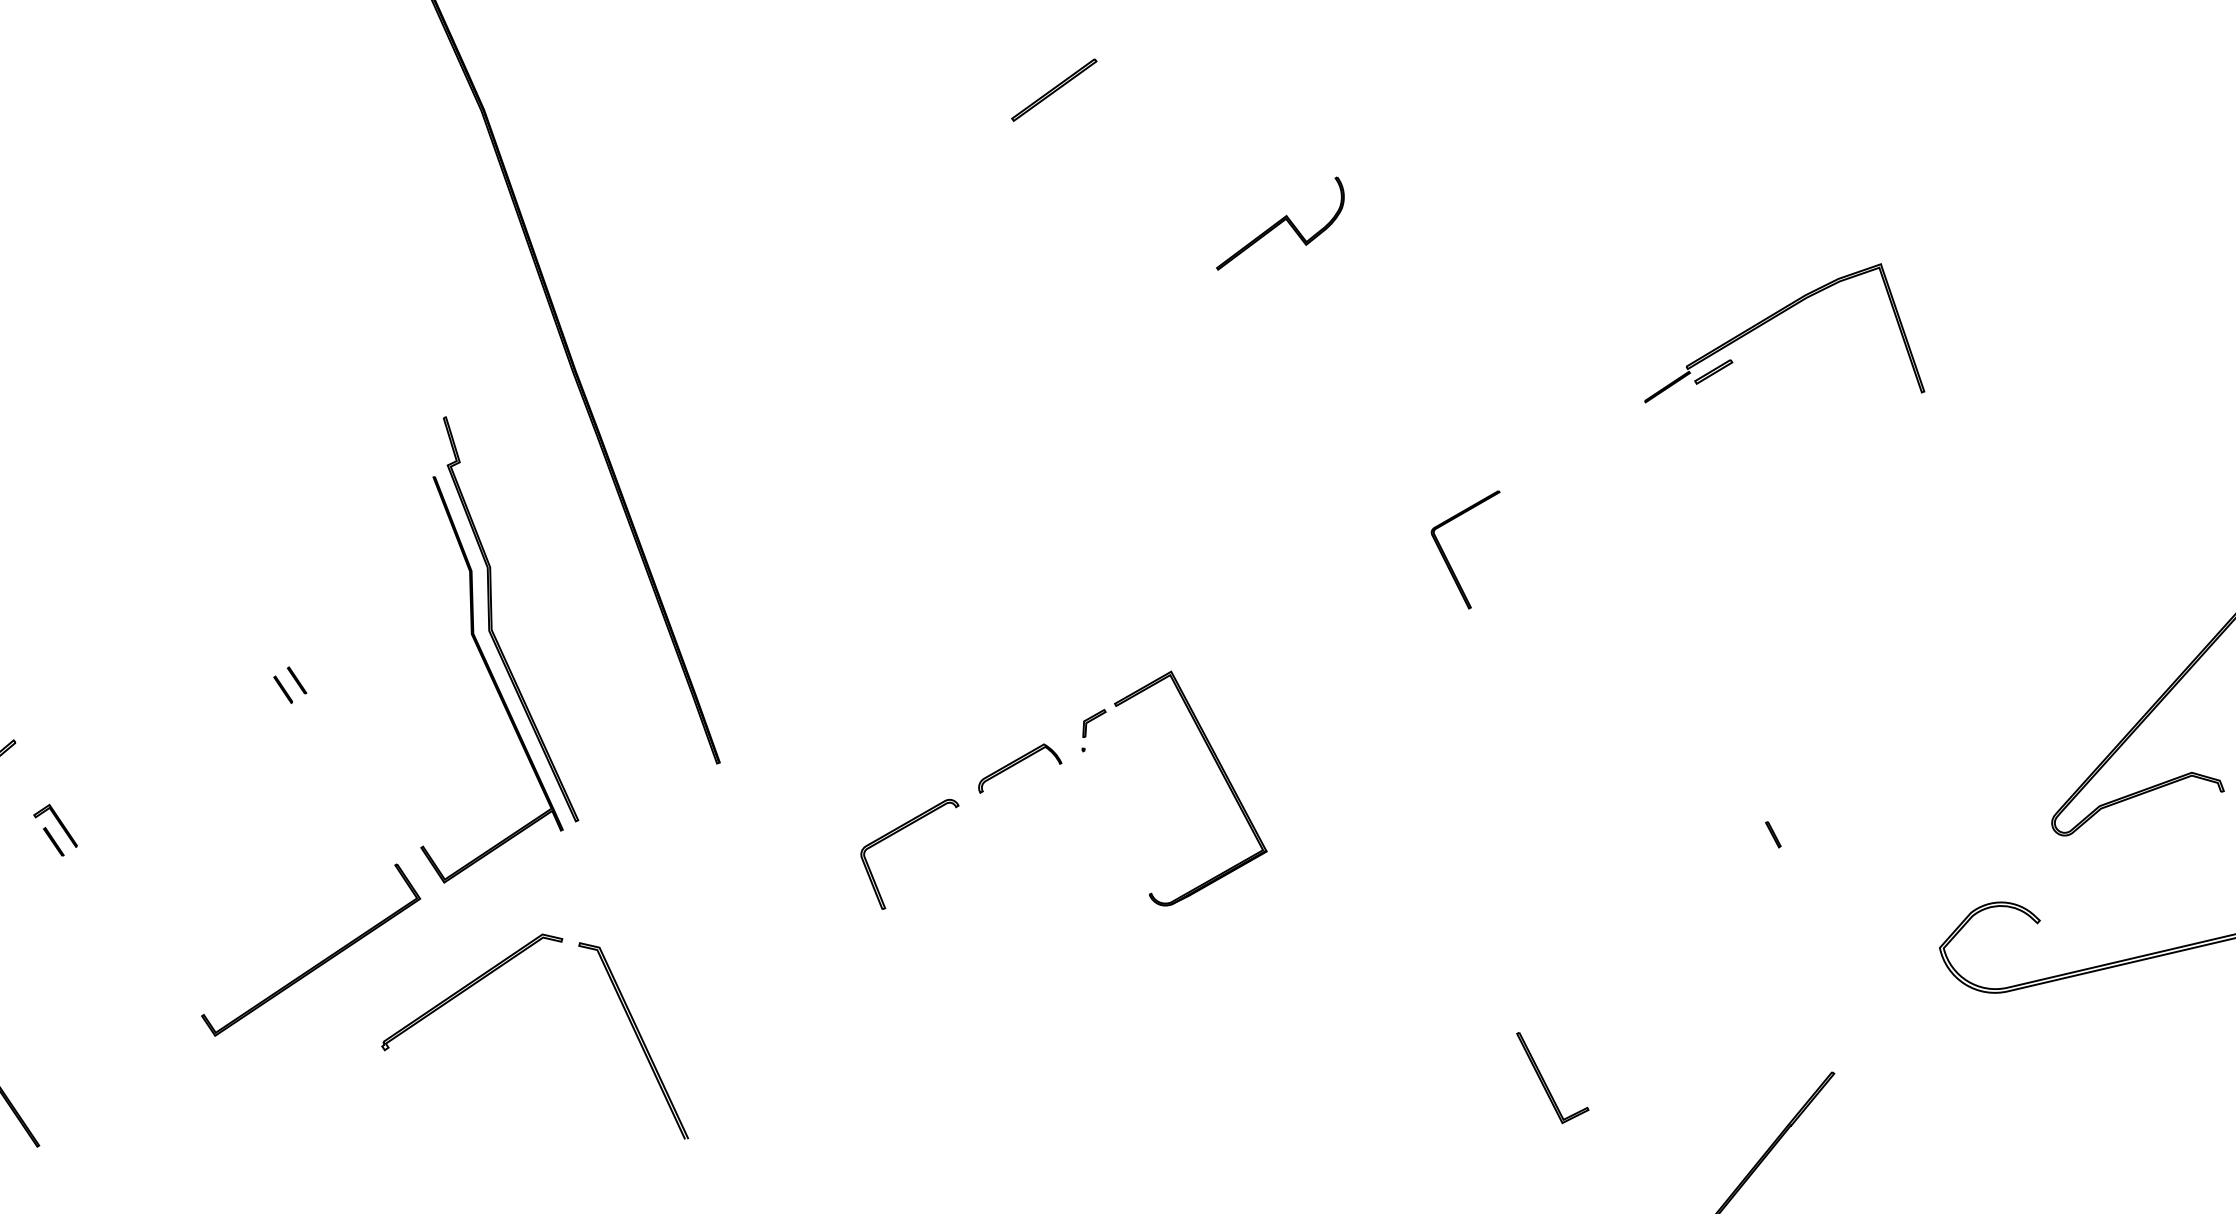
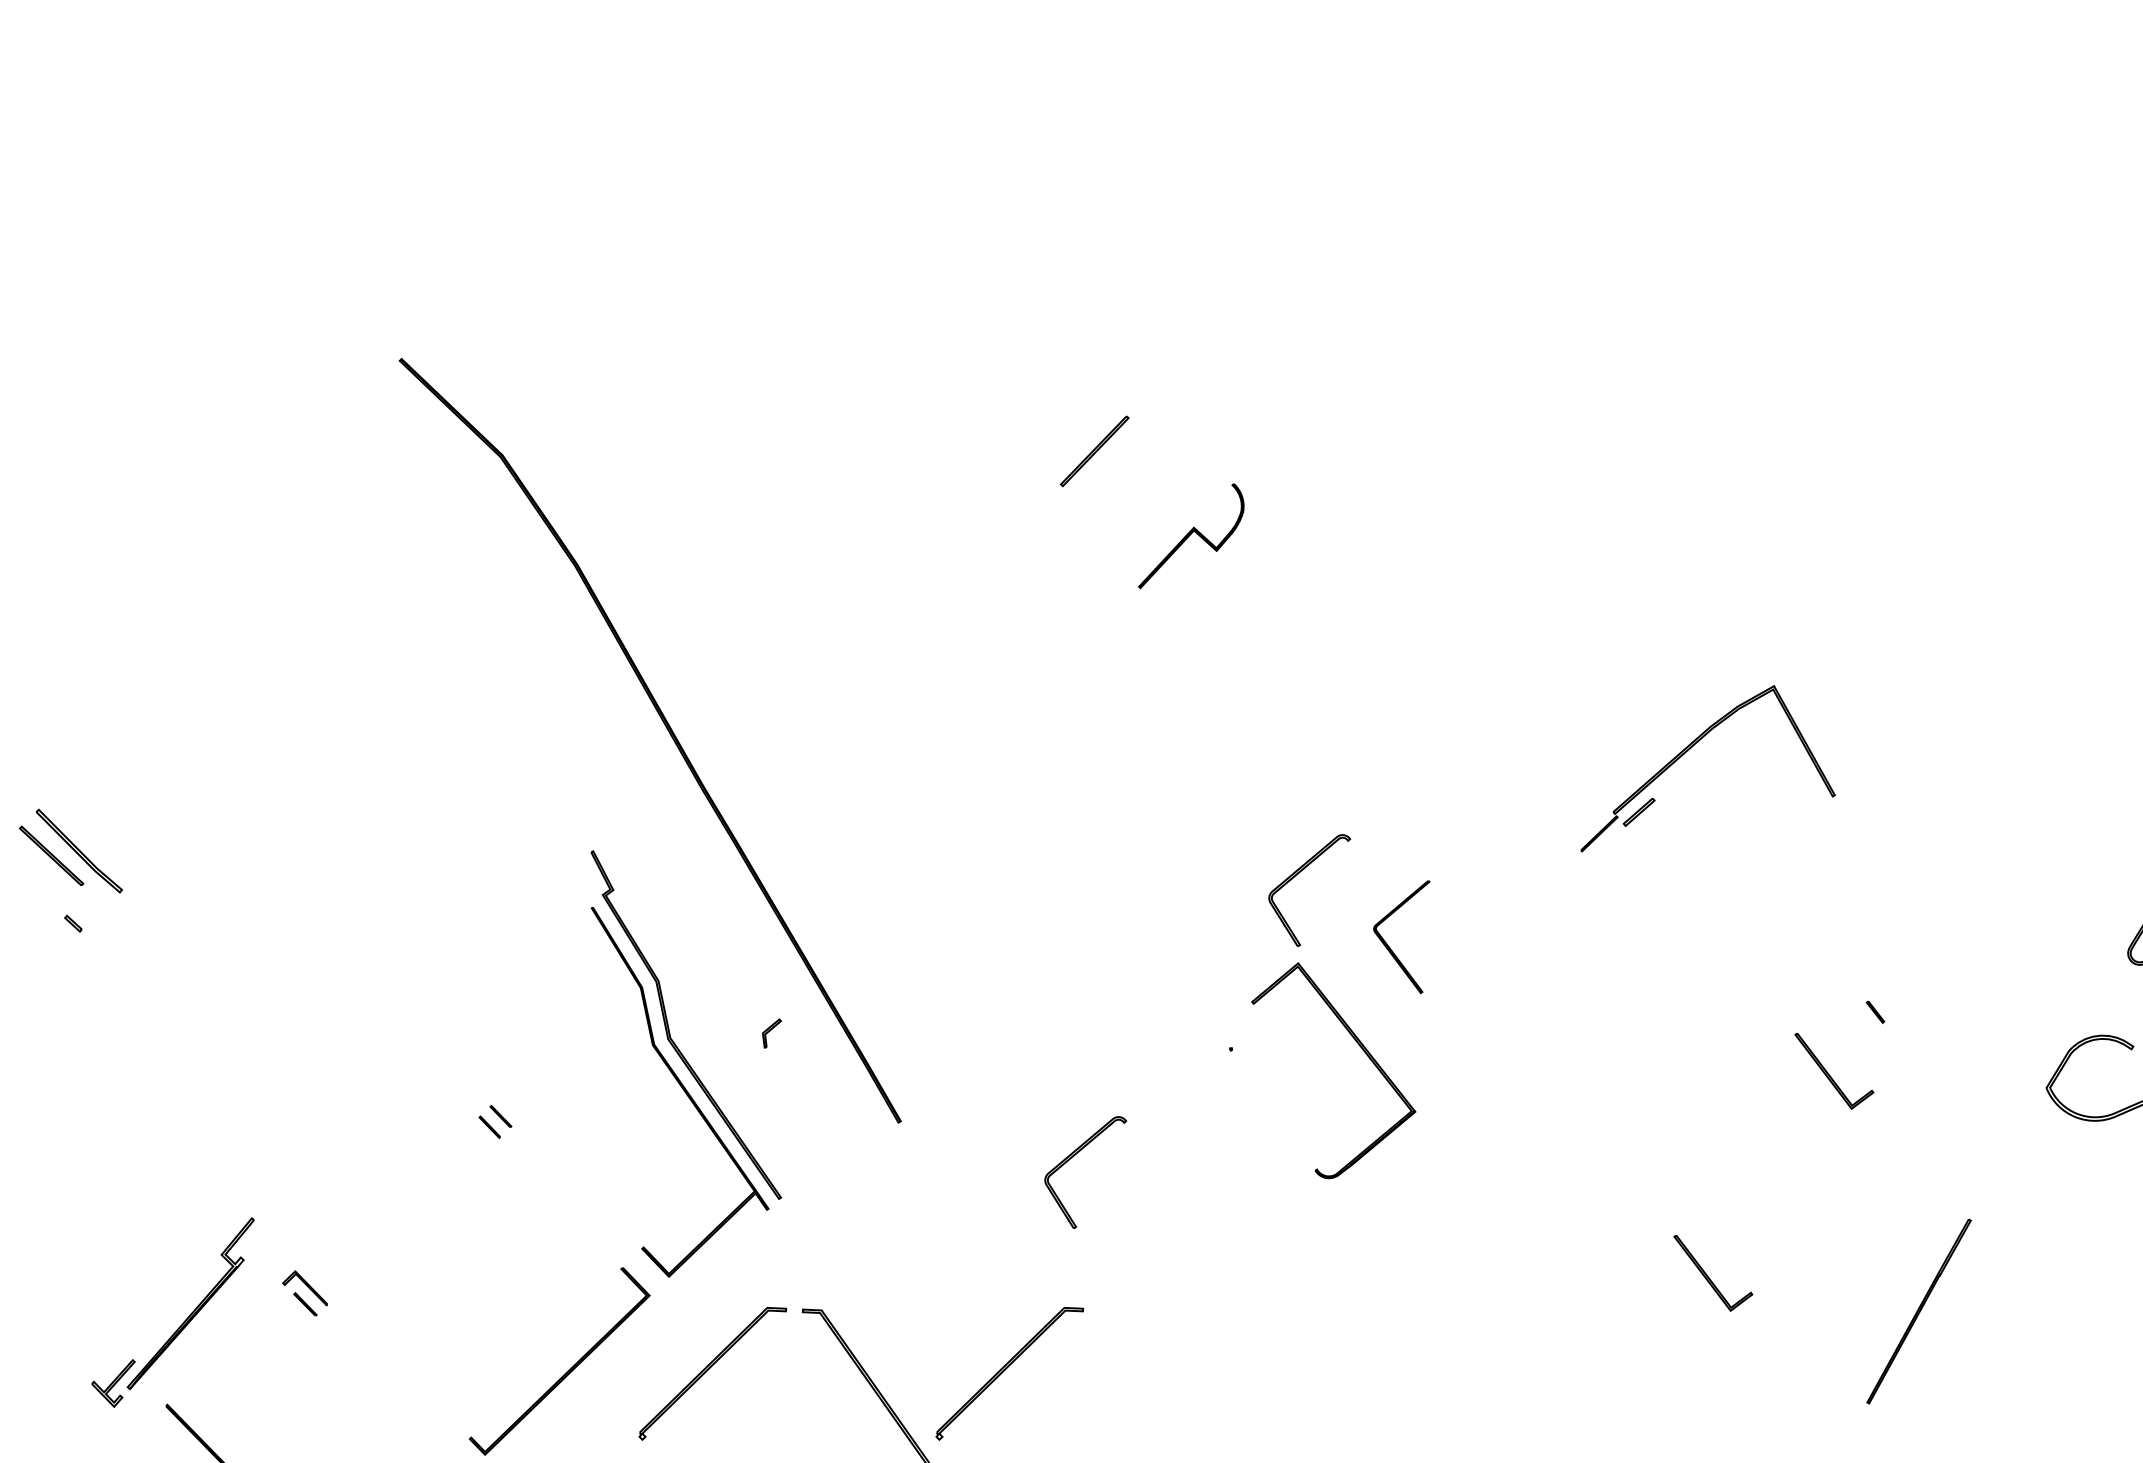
part: (1282, 224) -> (1191, 536), moved
part: (1780, 315) -> (1690, 749), moved
part: (1445, 554) -> (1390, 947), moved
part: (1187, 578) -> (1297, 875), added
part: (1093, 723) -> (771, 1033), moved
part: (1019, 763) -> (1174, 1072), removed
part: (1711, 889) -> (1828, 1072), added
part: (786, 1050) -> (1009, 1373), added

